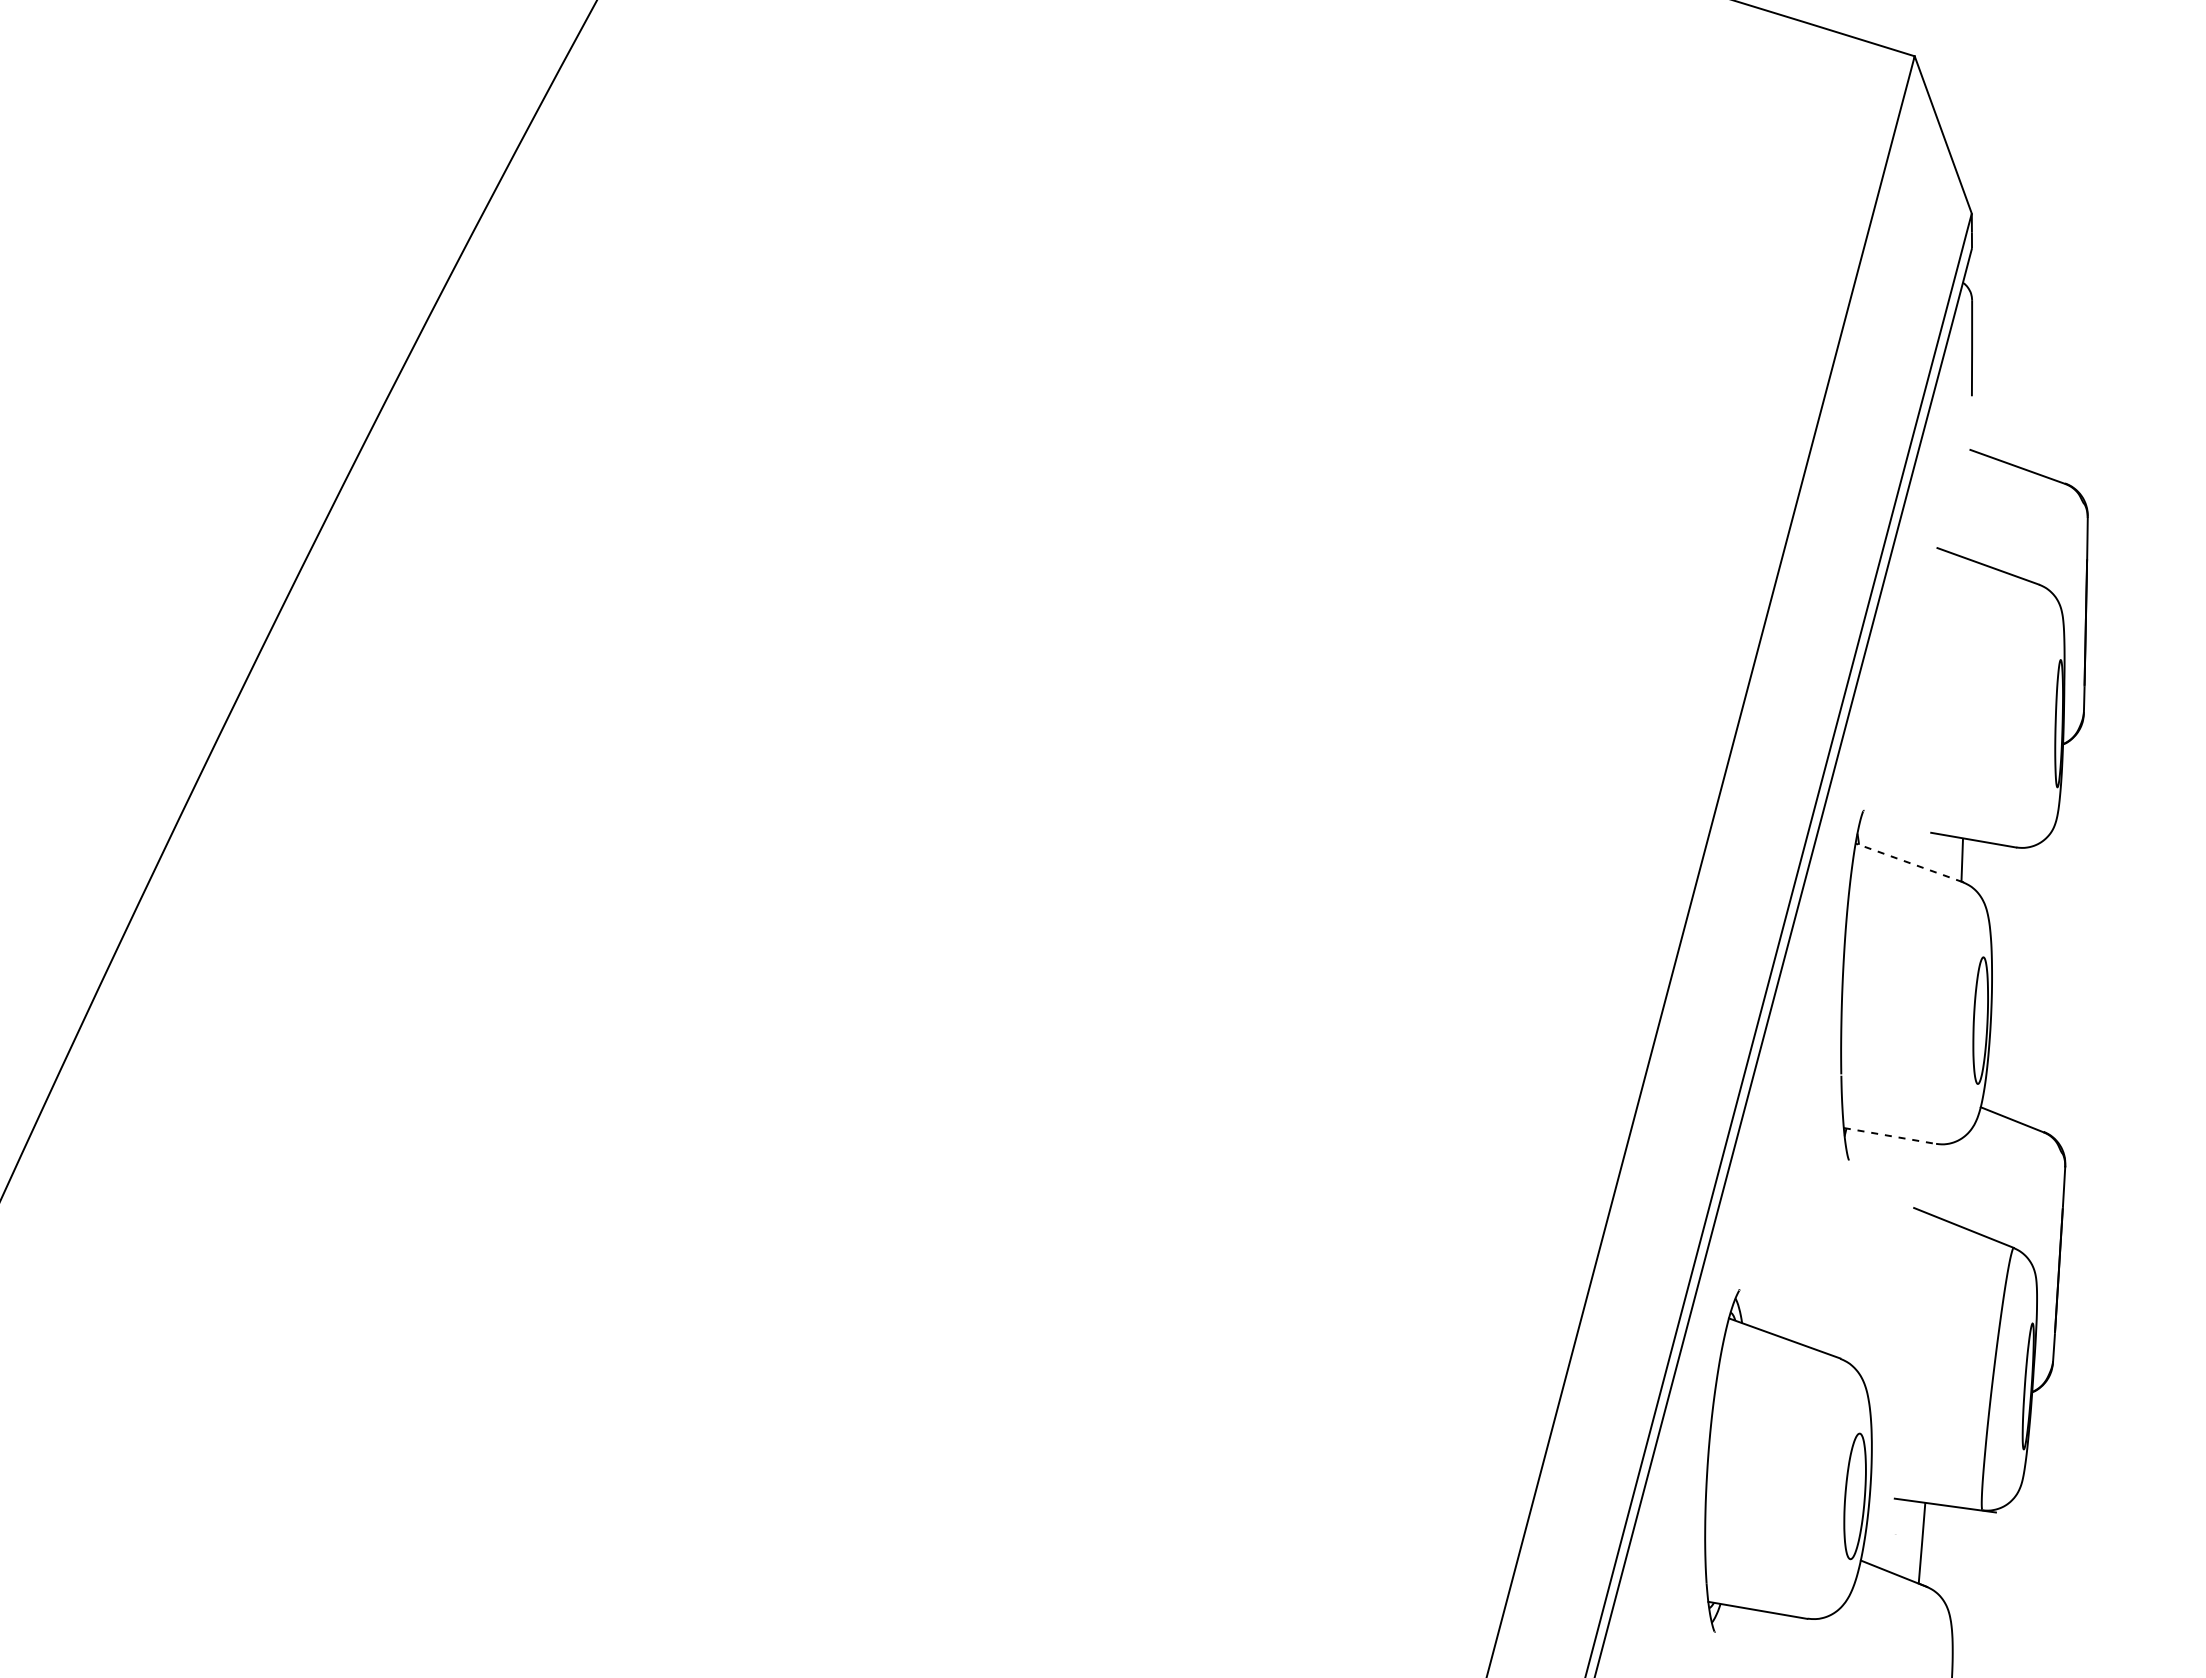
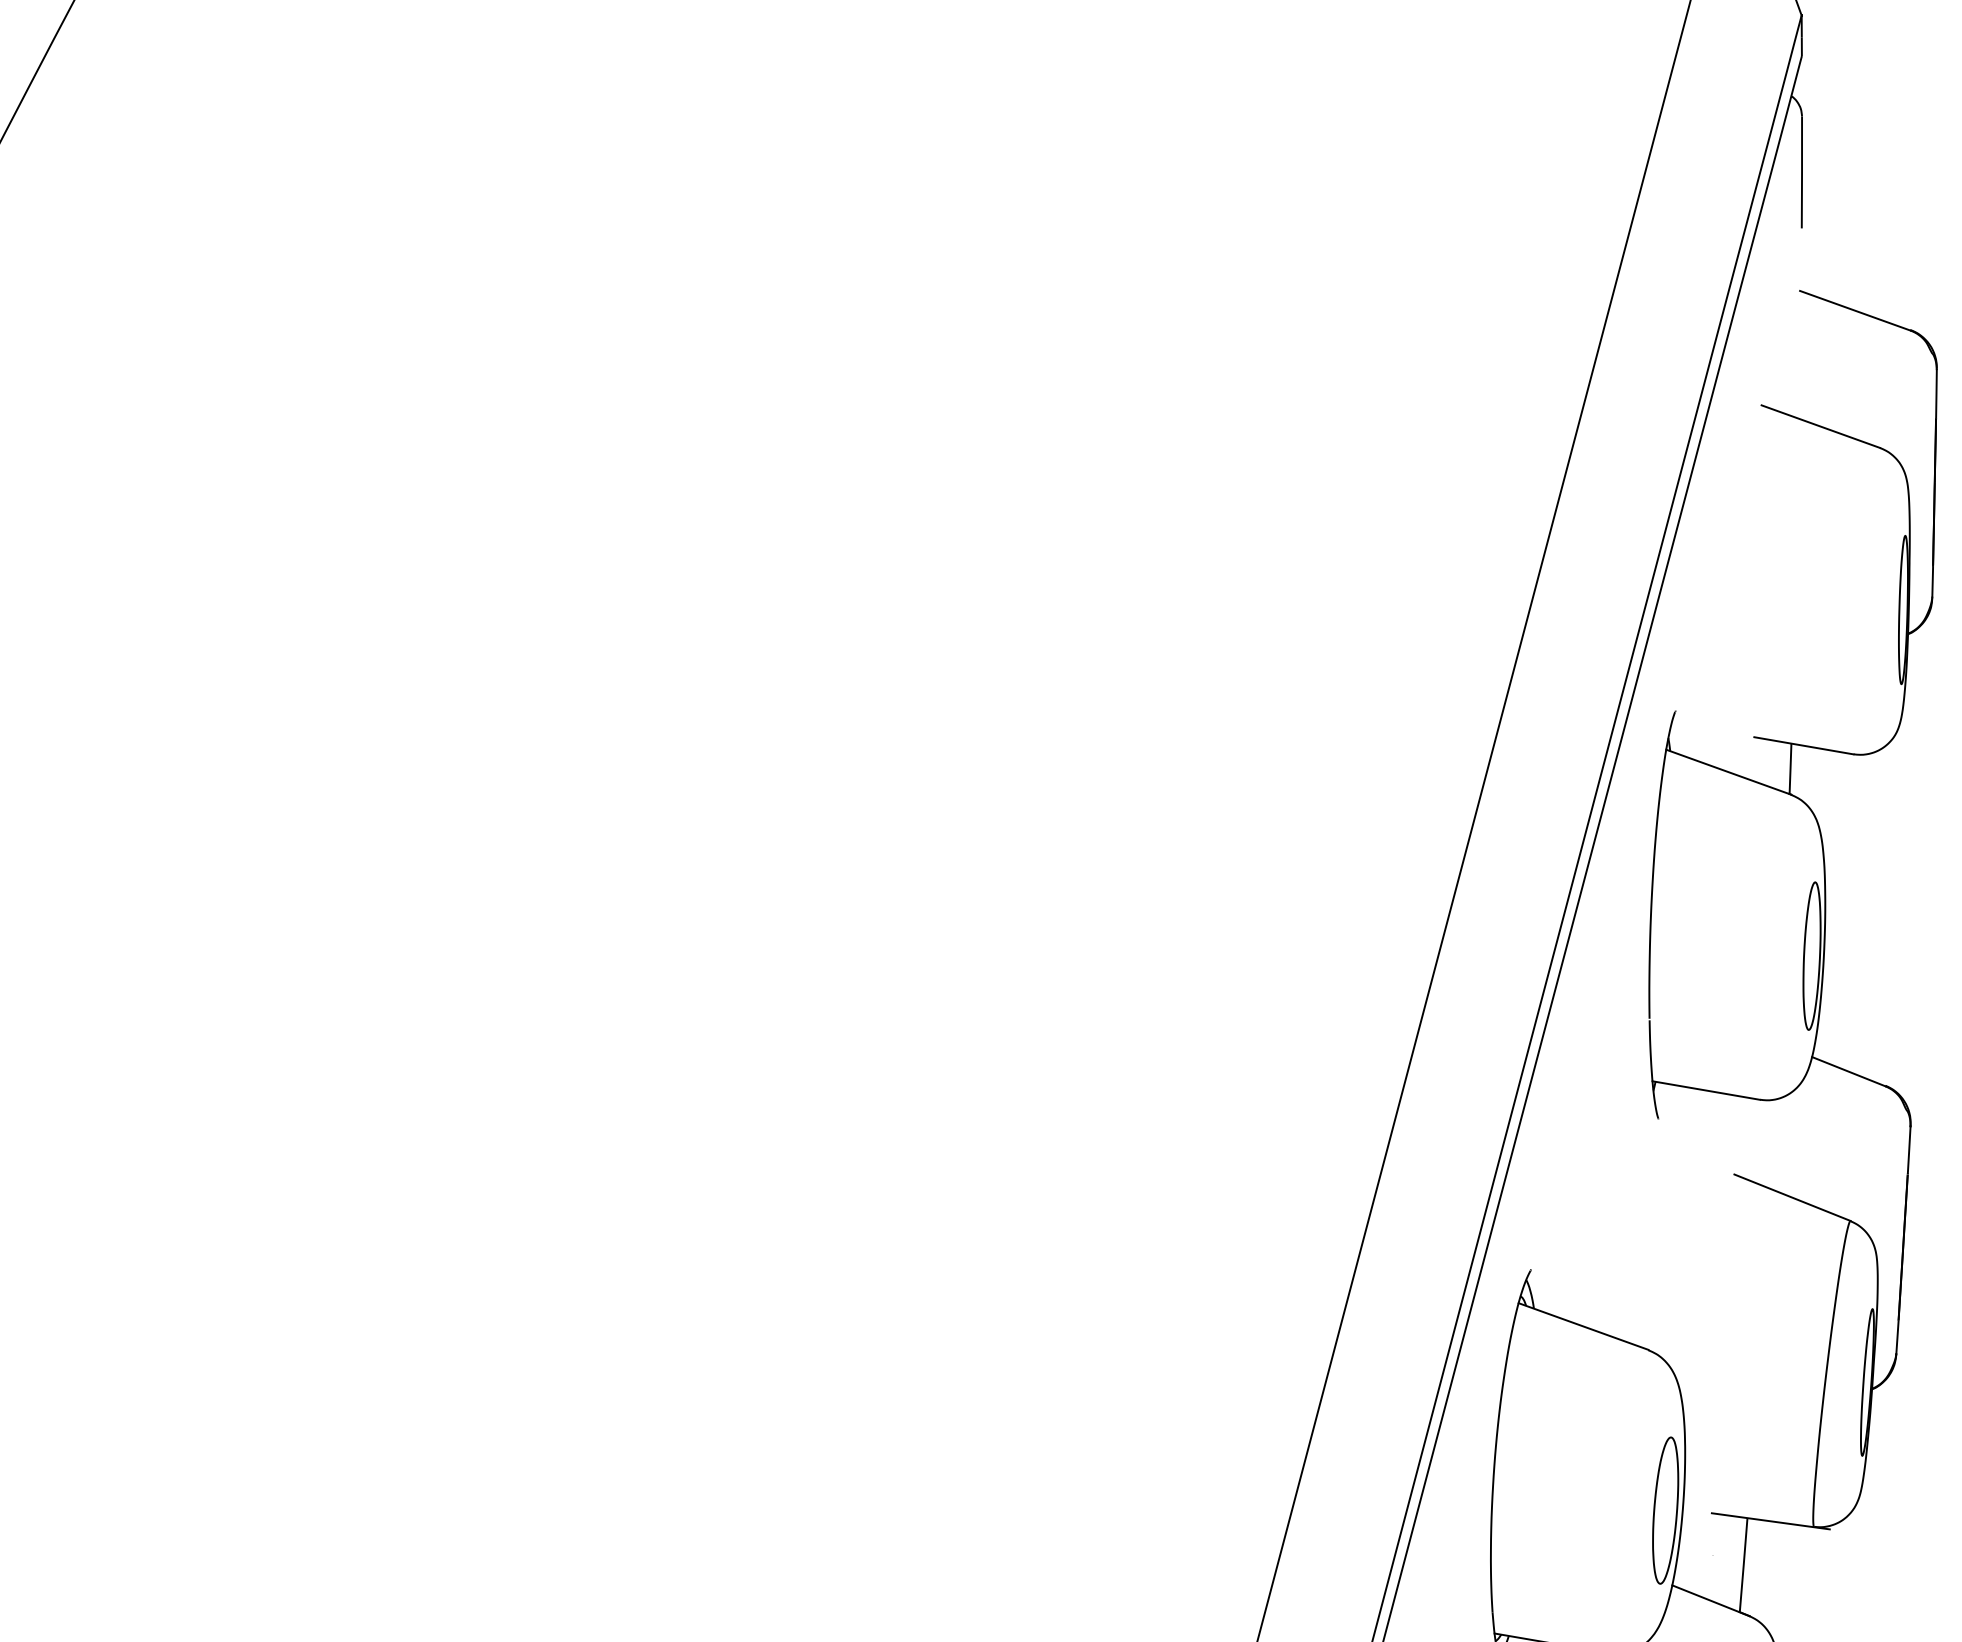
line: (1909, 862) -> (1729, 771), dashed -> solid
line: (1889, 1135) -> (1705, 1089), dashed -> solid

